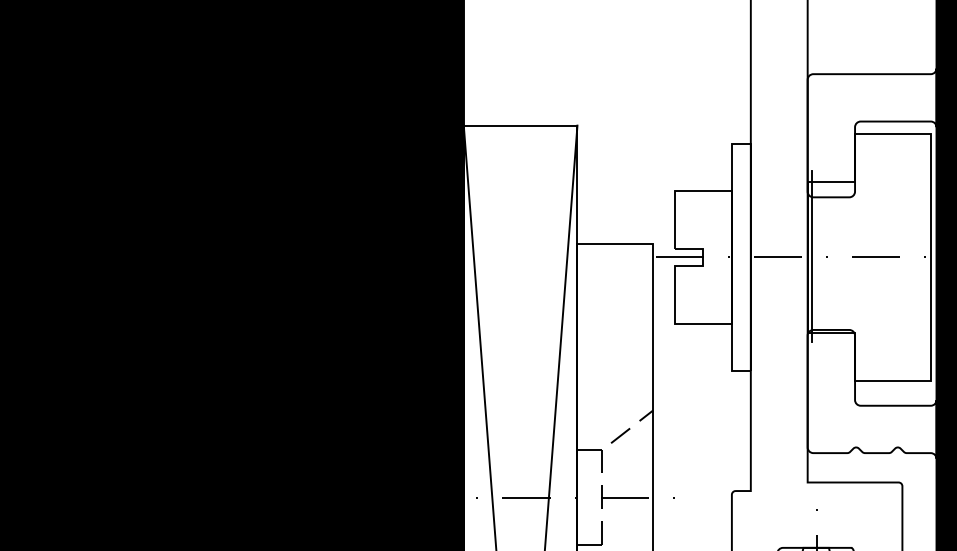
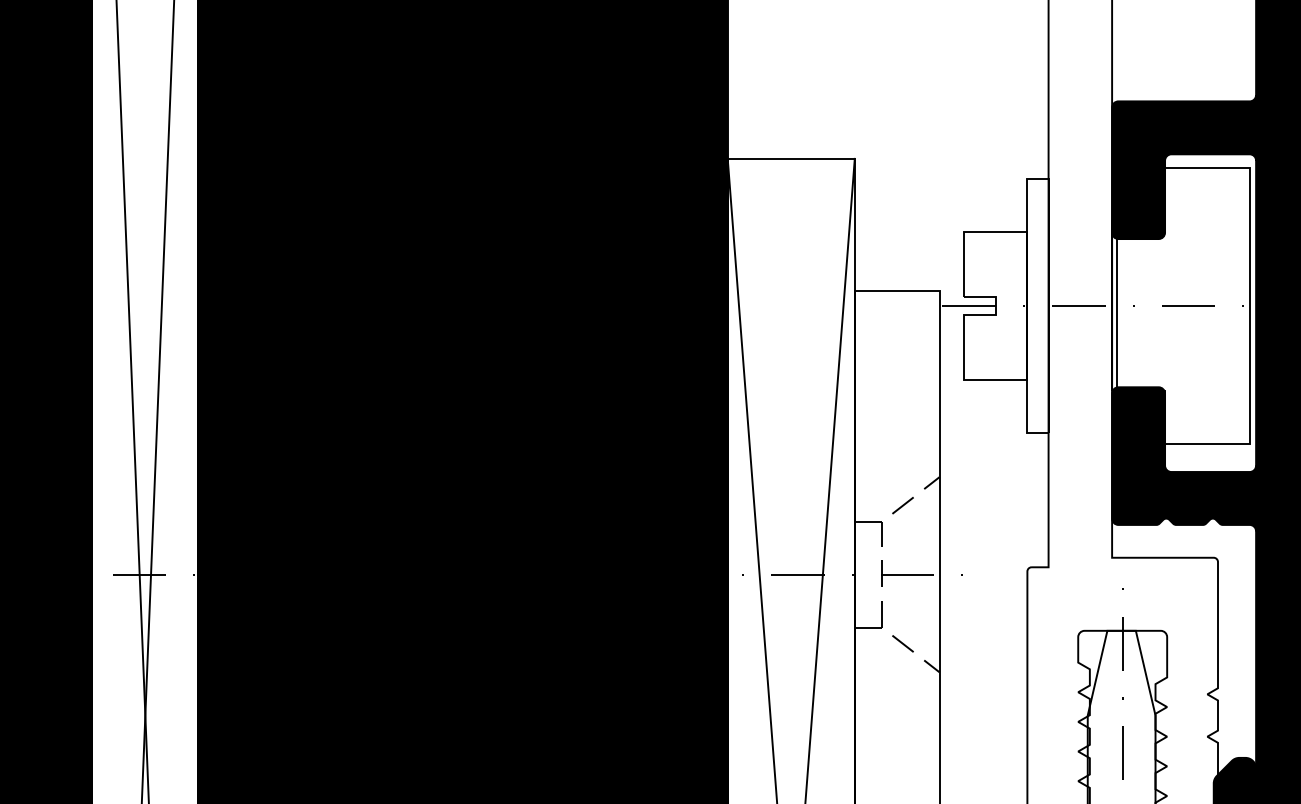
fill: (872, 133) -> (1184, 167), added
fill: (872, 394) -> (1184, 459), added

